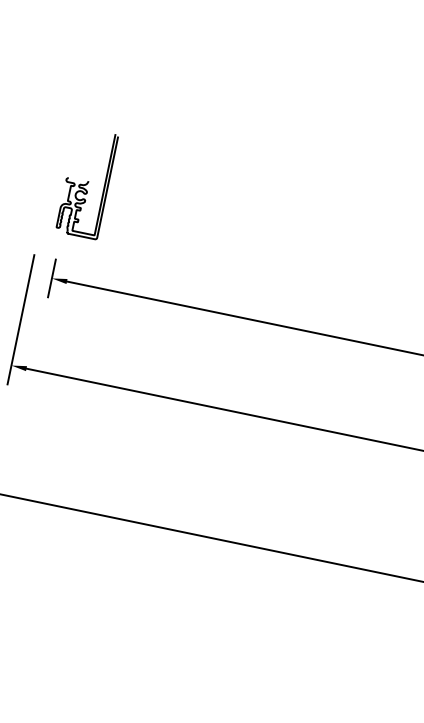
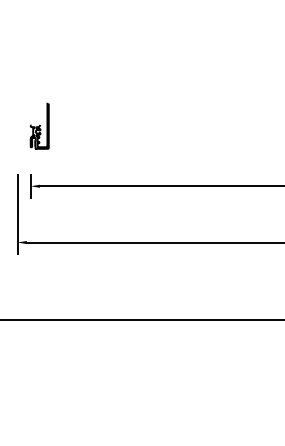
part: (86, 182) -> (39, 125), size x0.71

